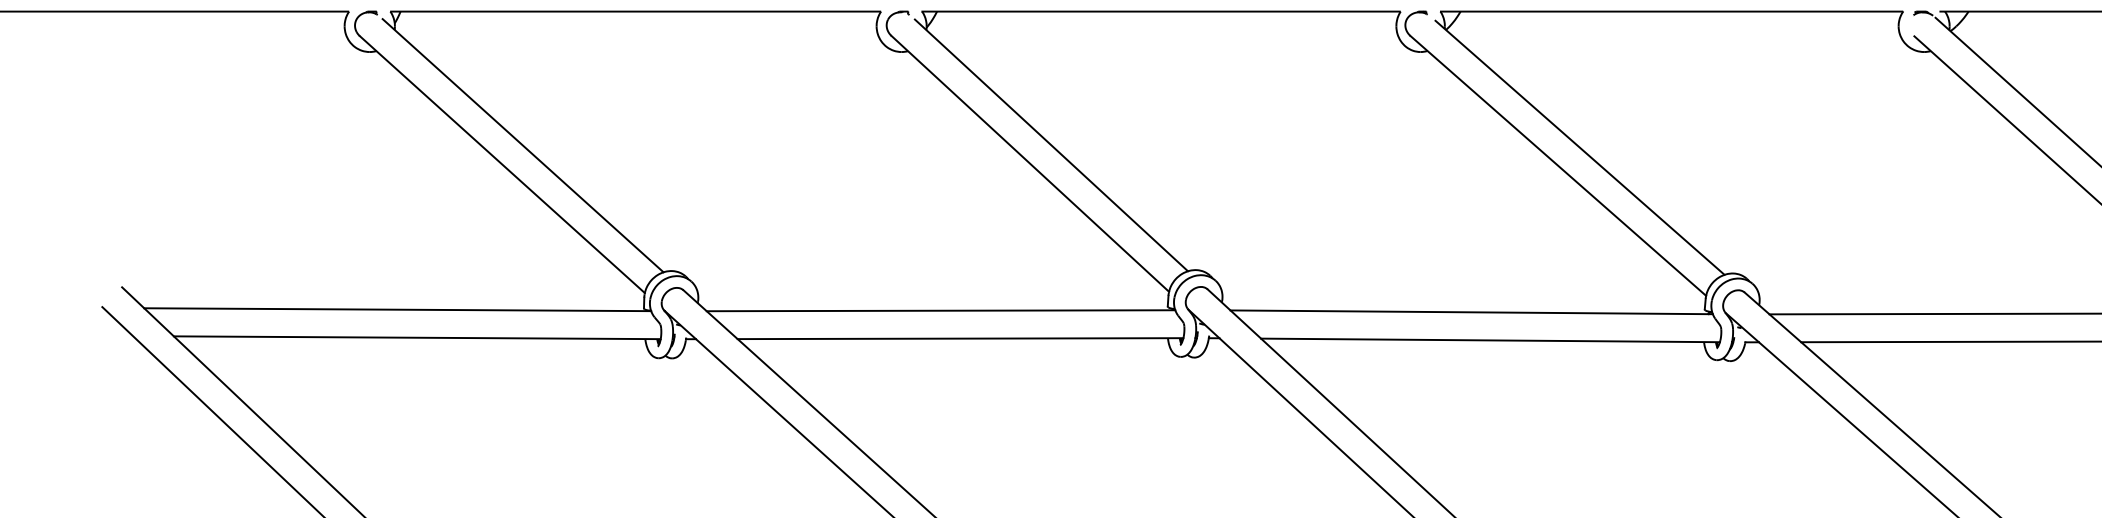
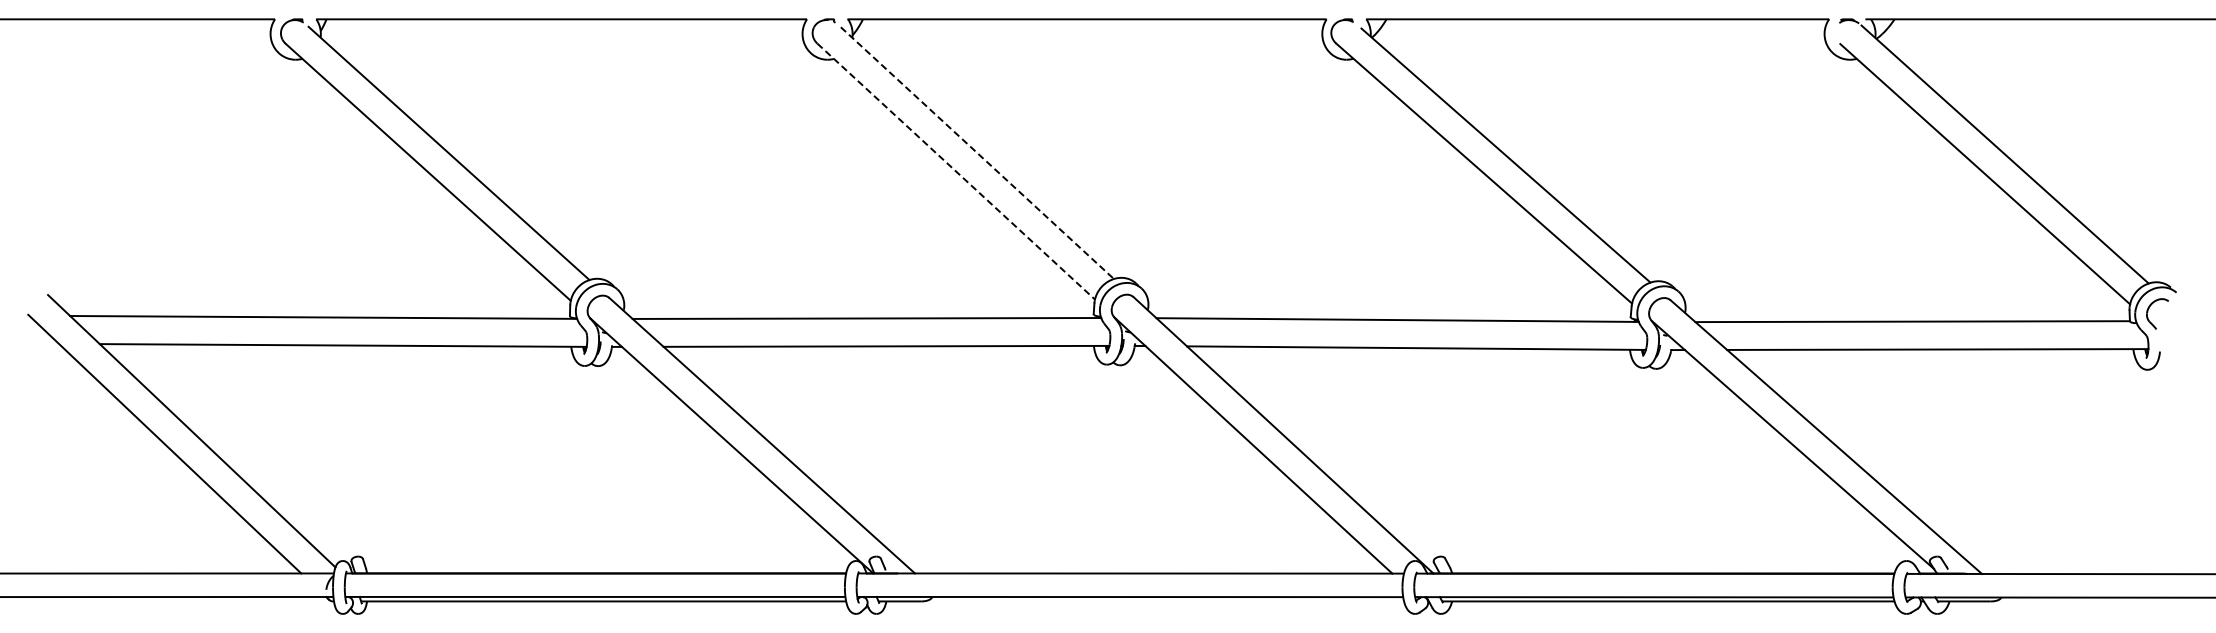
line: (1051, 145) -> (977, 153), solid -> dashed
line: (1030, 163) -> (956, 171), solid -> dashed

